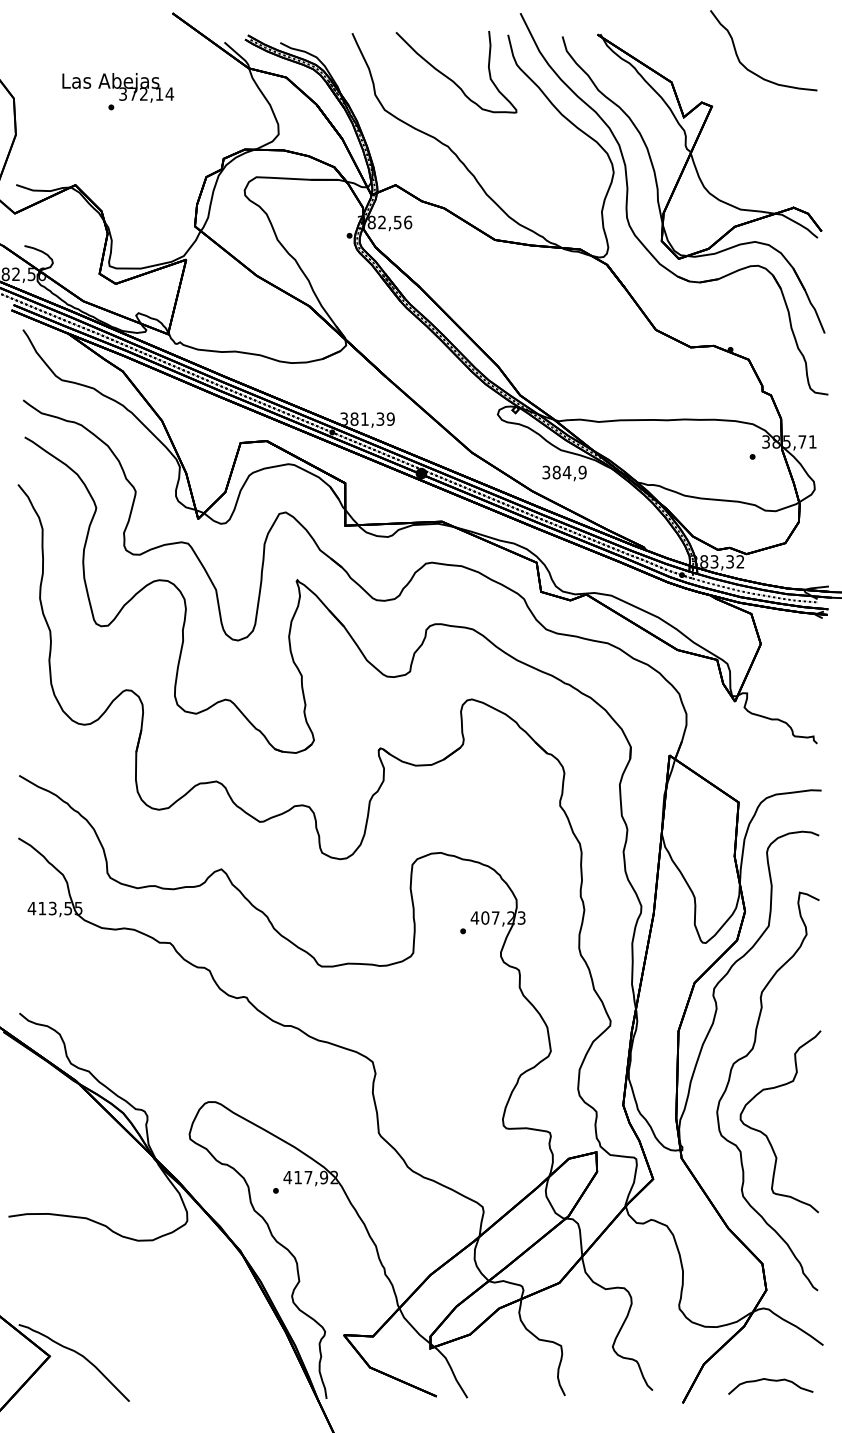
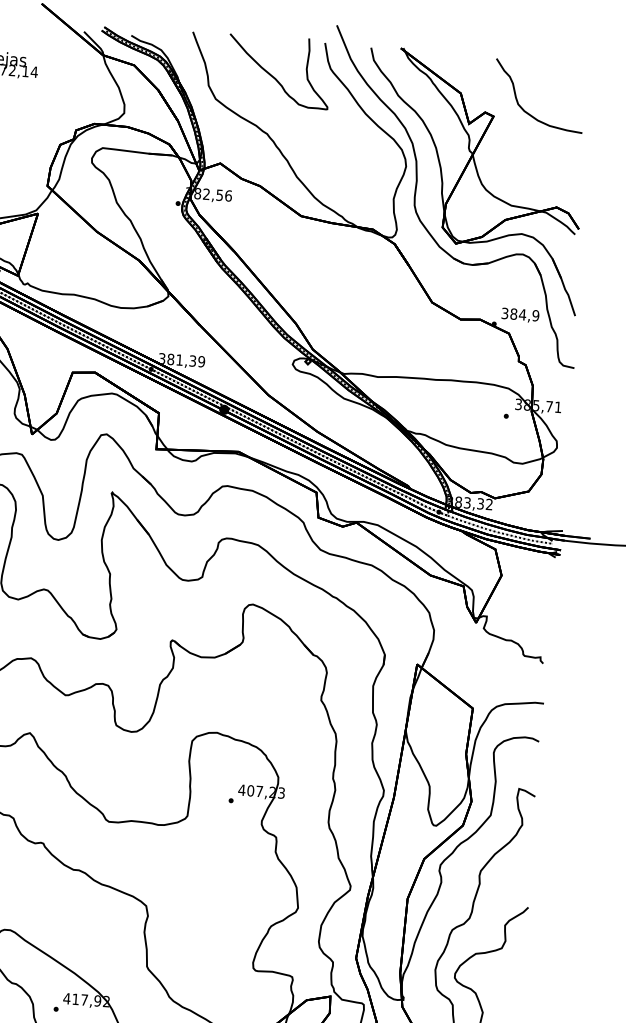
curve: (751, 70) -> (527, 112), moved
text: (564, 473) -> (520, 315), moved

